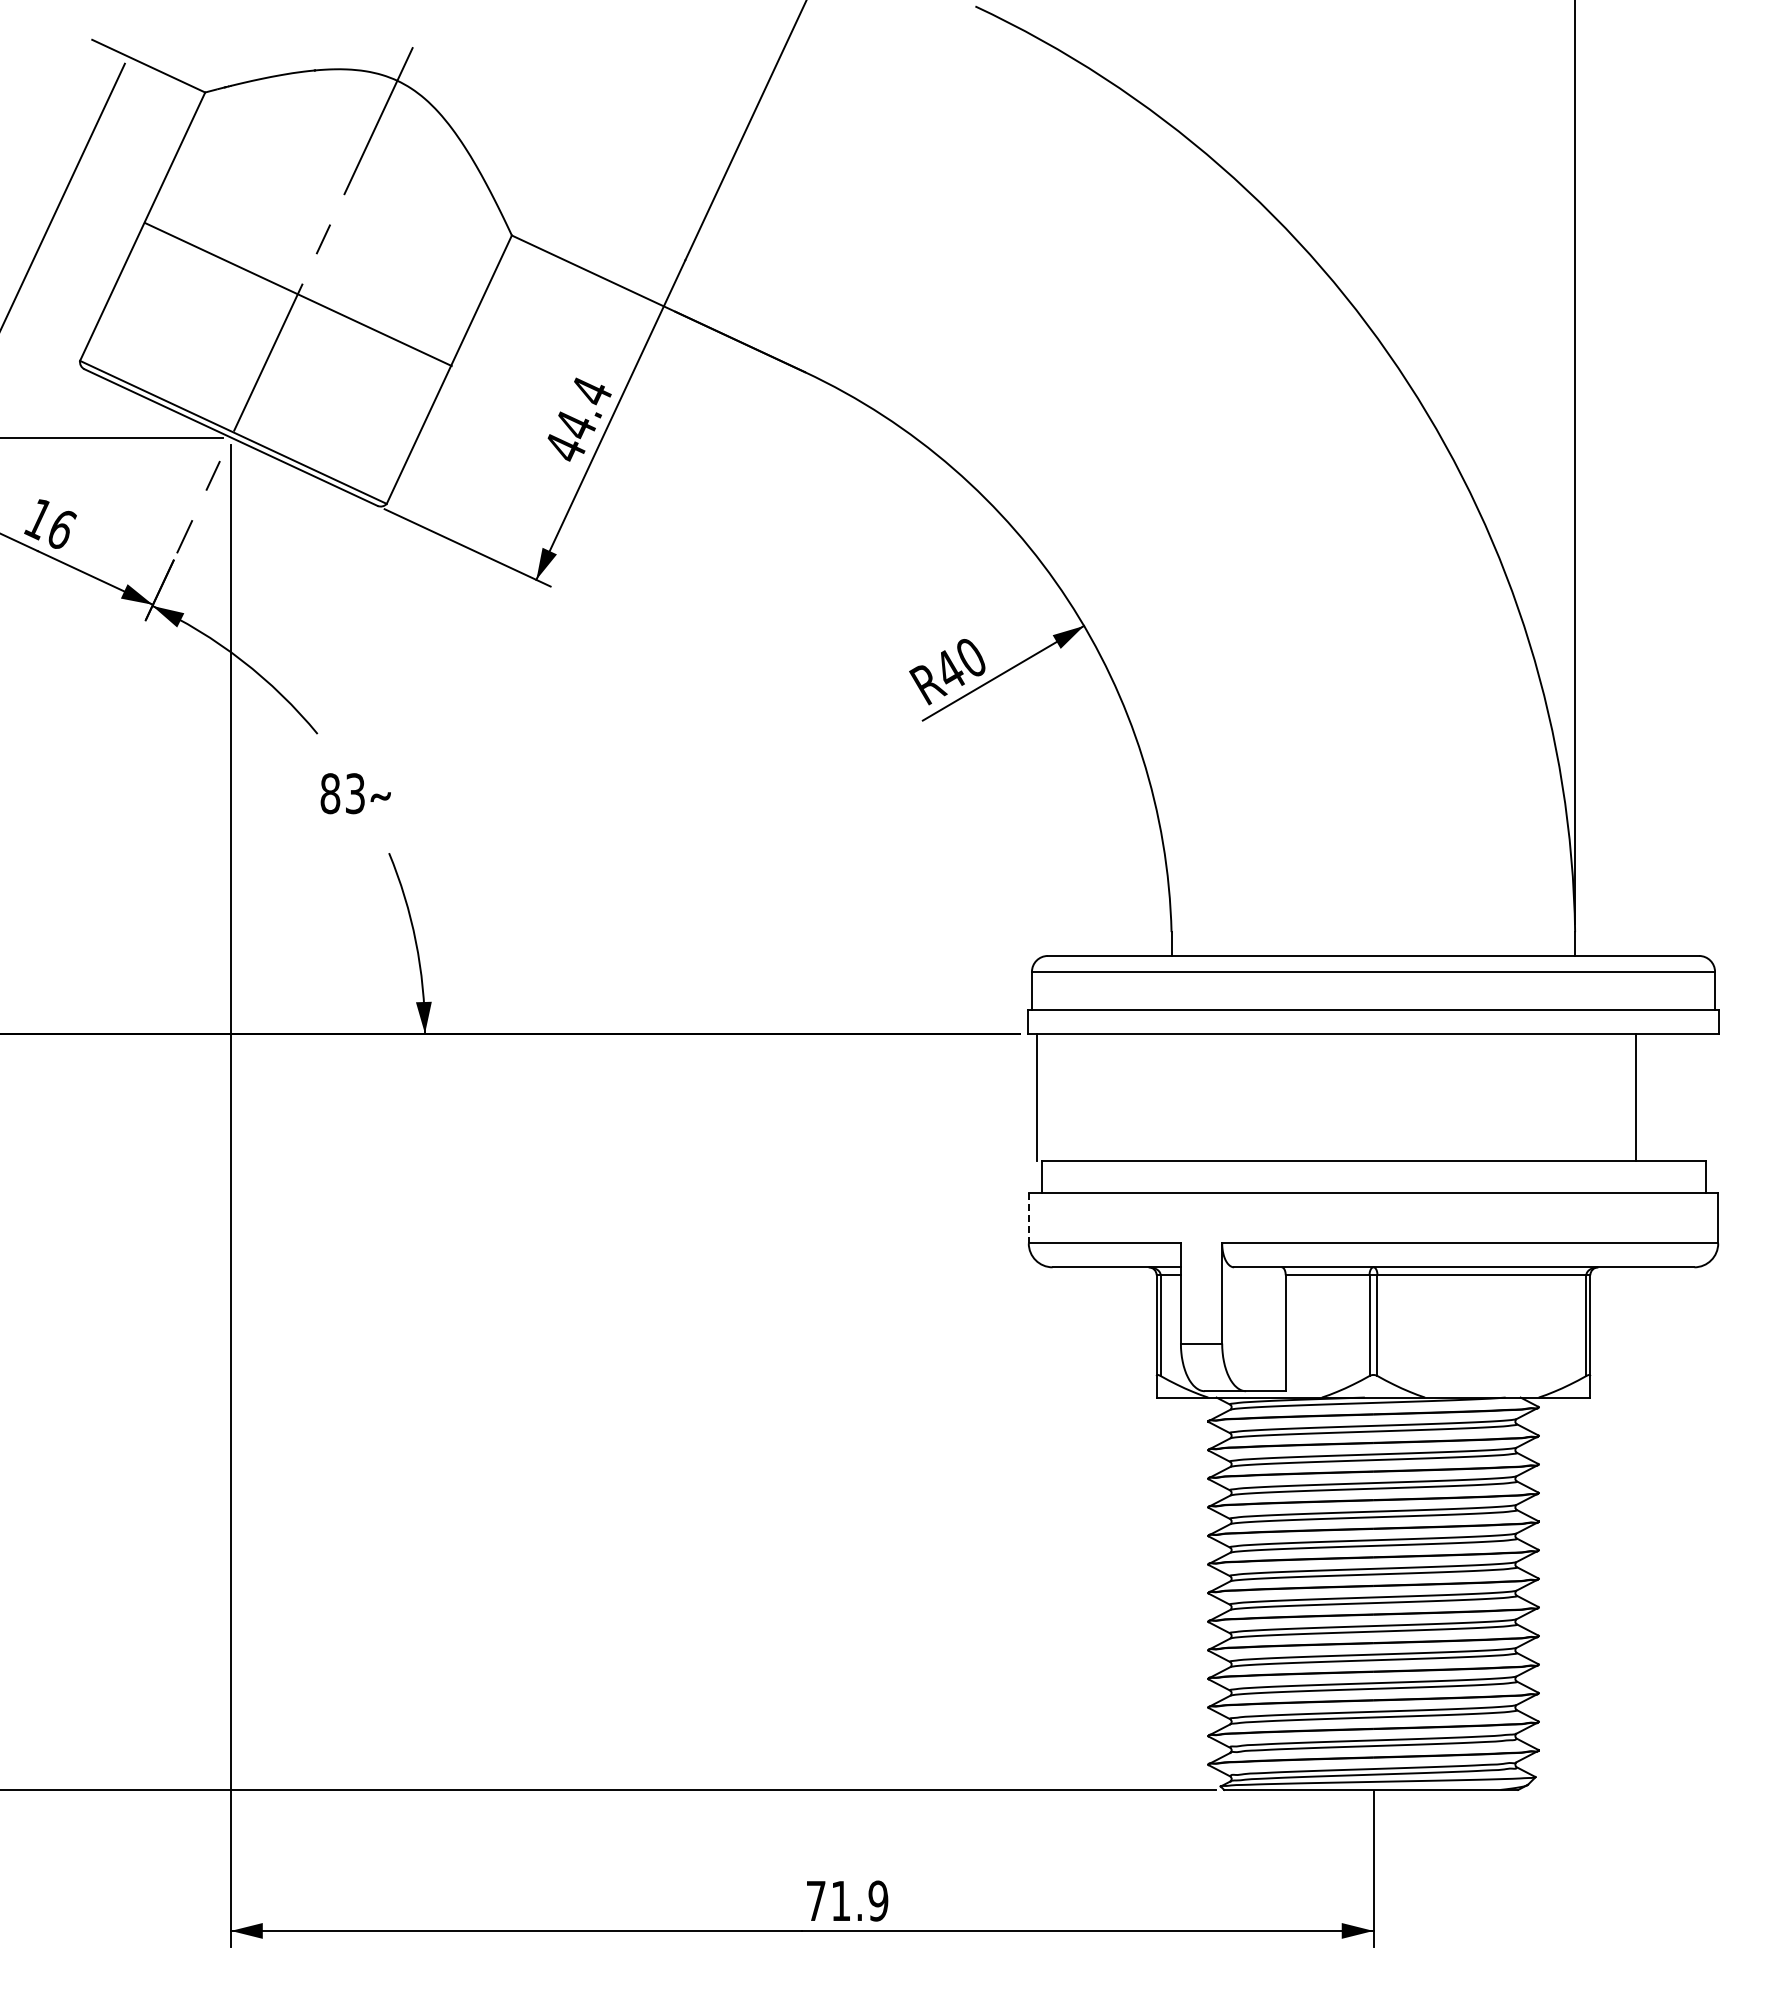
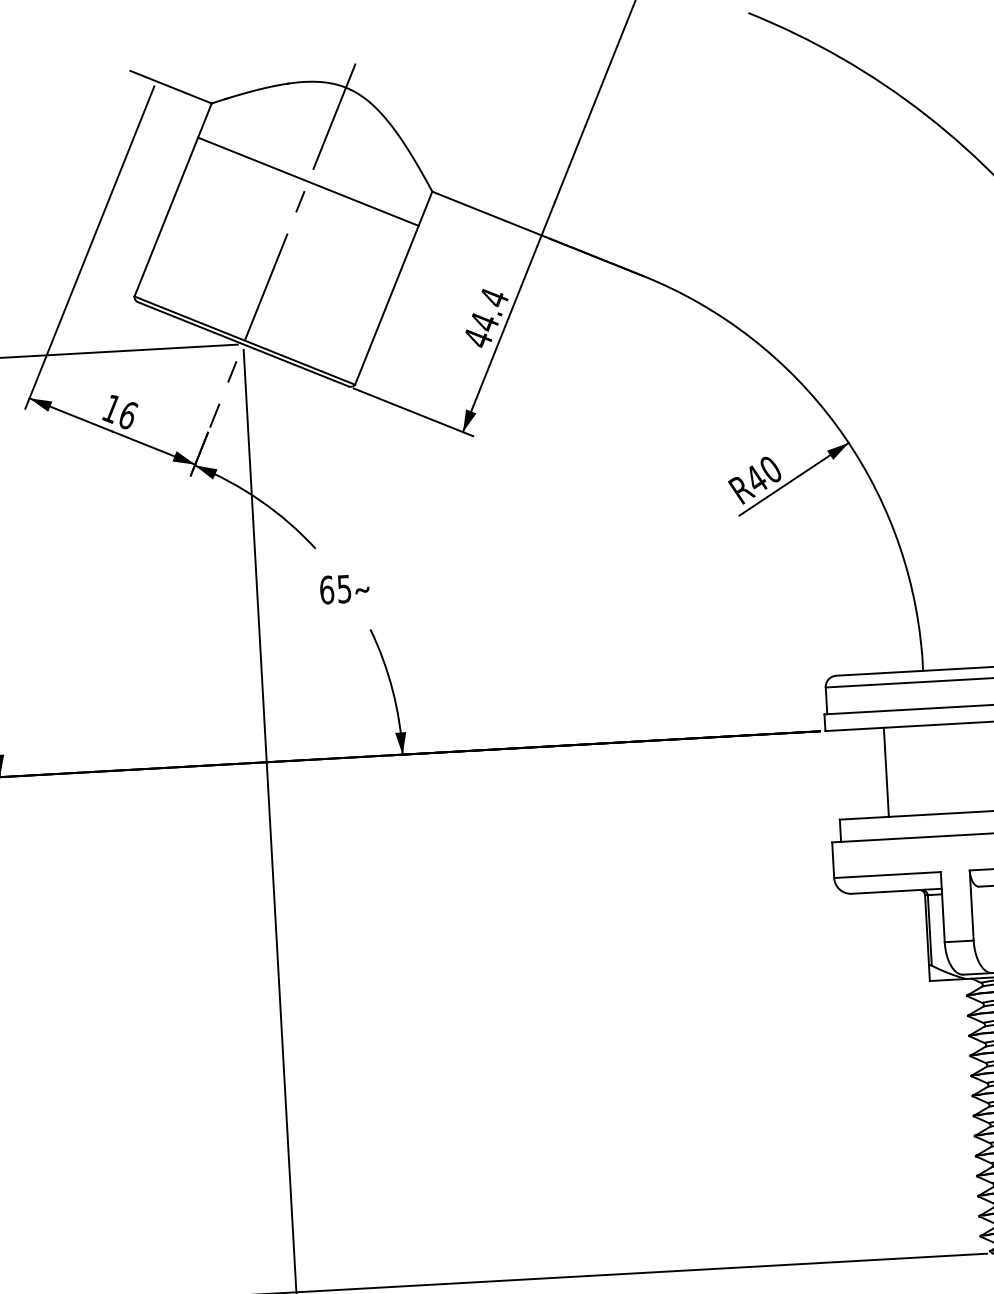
line: (298, 294) -> (308, 181), moved
text: (342, 793) -> (335, 589), 83 -> 65
line: (1037, 1096) -> (886, 771), moved
line: (1028, 1218) -> (833, 860), dashed -> solid

